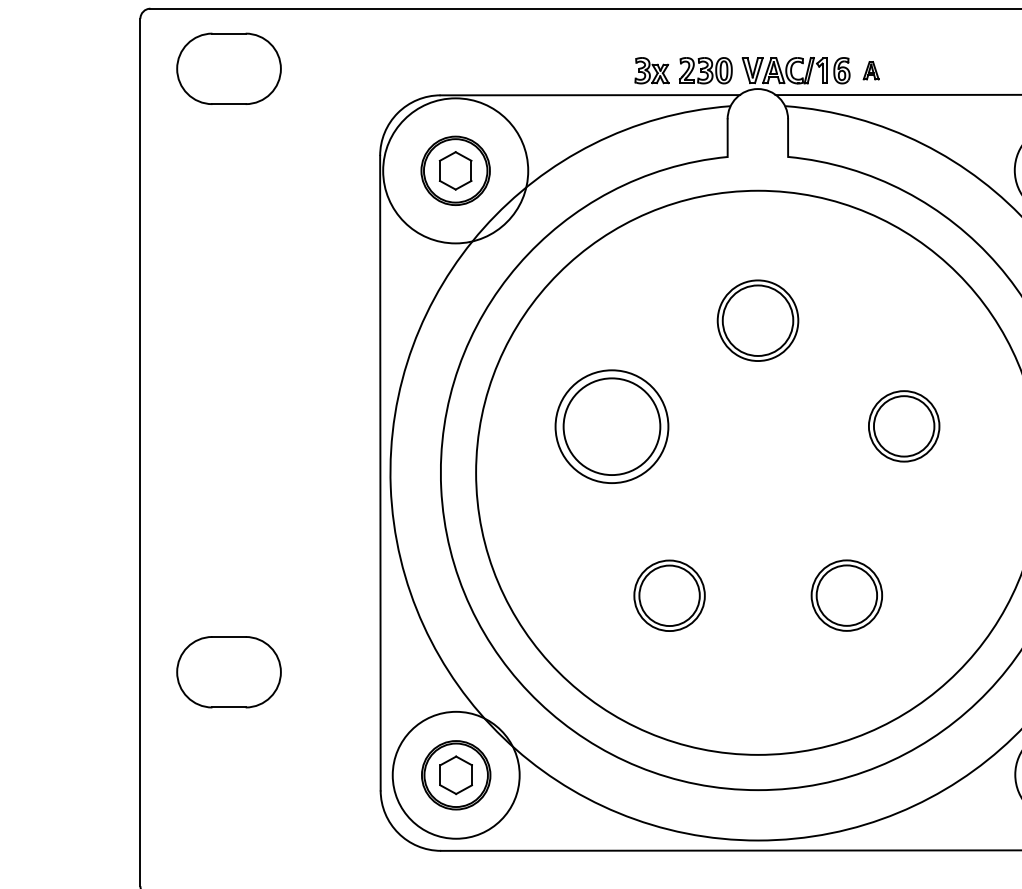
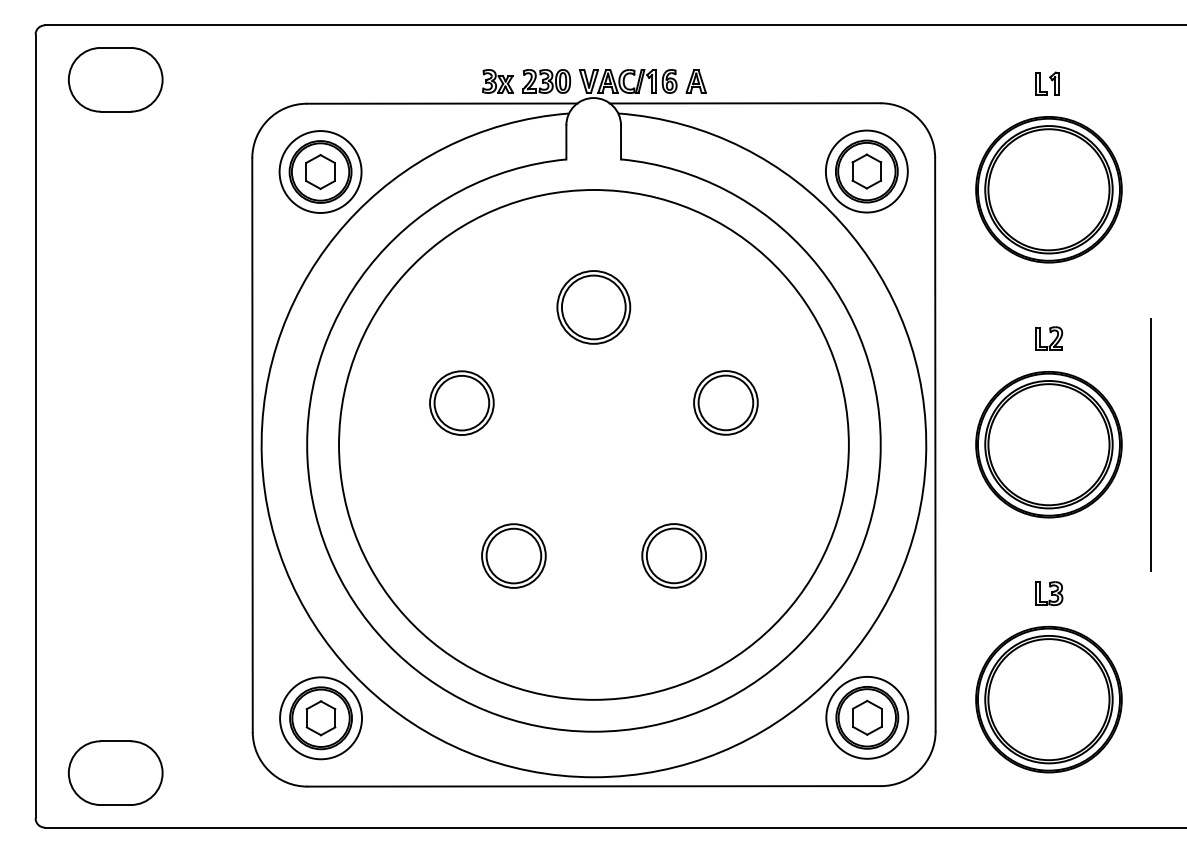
part: (870, 70) -> (695, 81), size x1.43
circle: (455, 170) -> (320, 171), size x0.62
part: (611, 425) -> (461, 402), size x0.62
part: (228, 671) -> (115, 772), moved
circle: (456, 775) -> (321, 718), size x0.71

